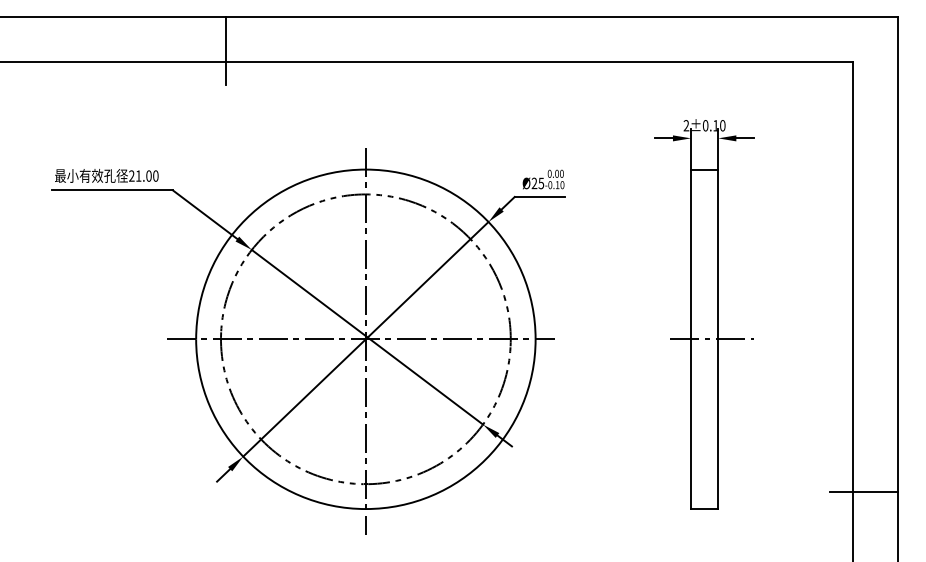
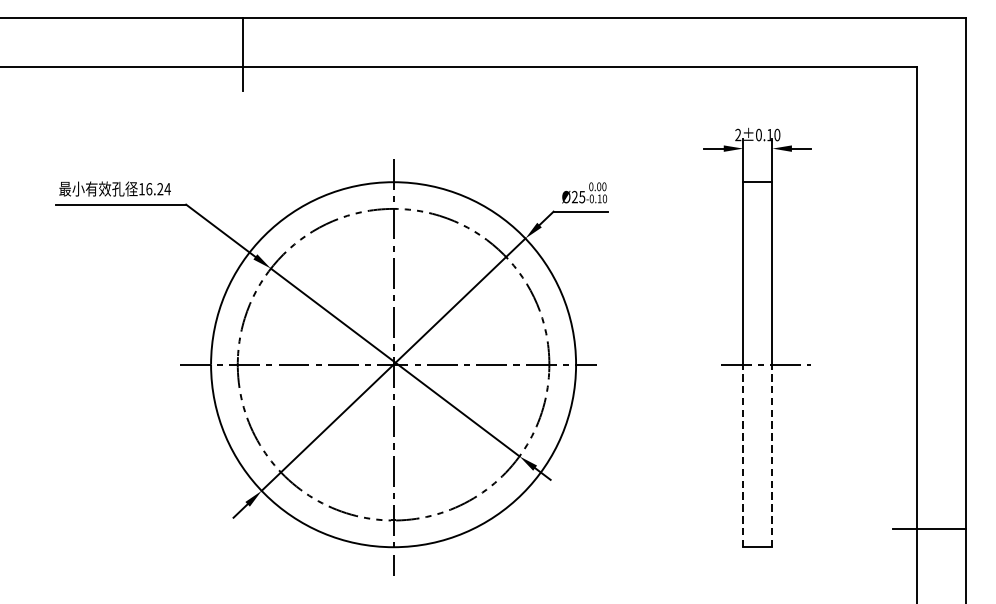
text: (143, 175) -> (154, 188), 21.00 -> 16.24
line: (691, 424) -> (743, 456), solid -> dashed
line: (718, 424) -> (772, 456), solid -> dashed

